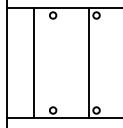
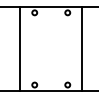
line: (89, 62) -> (82, 48), moved

